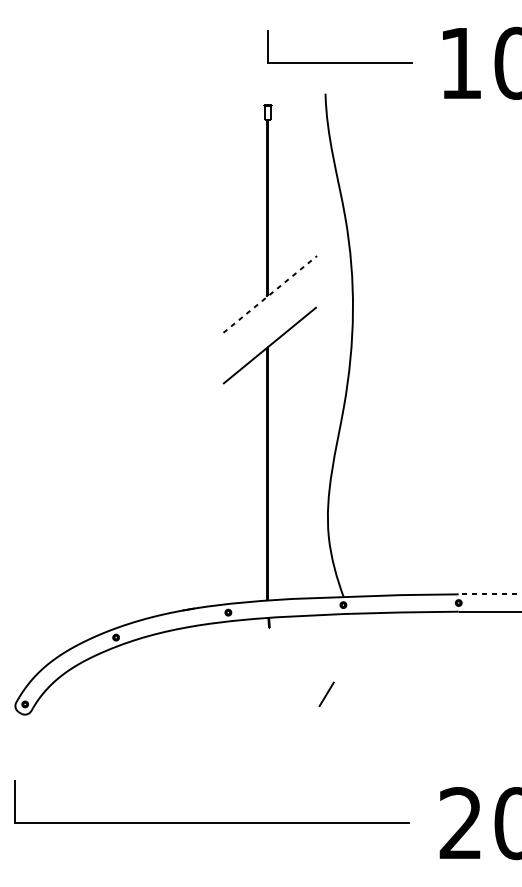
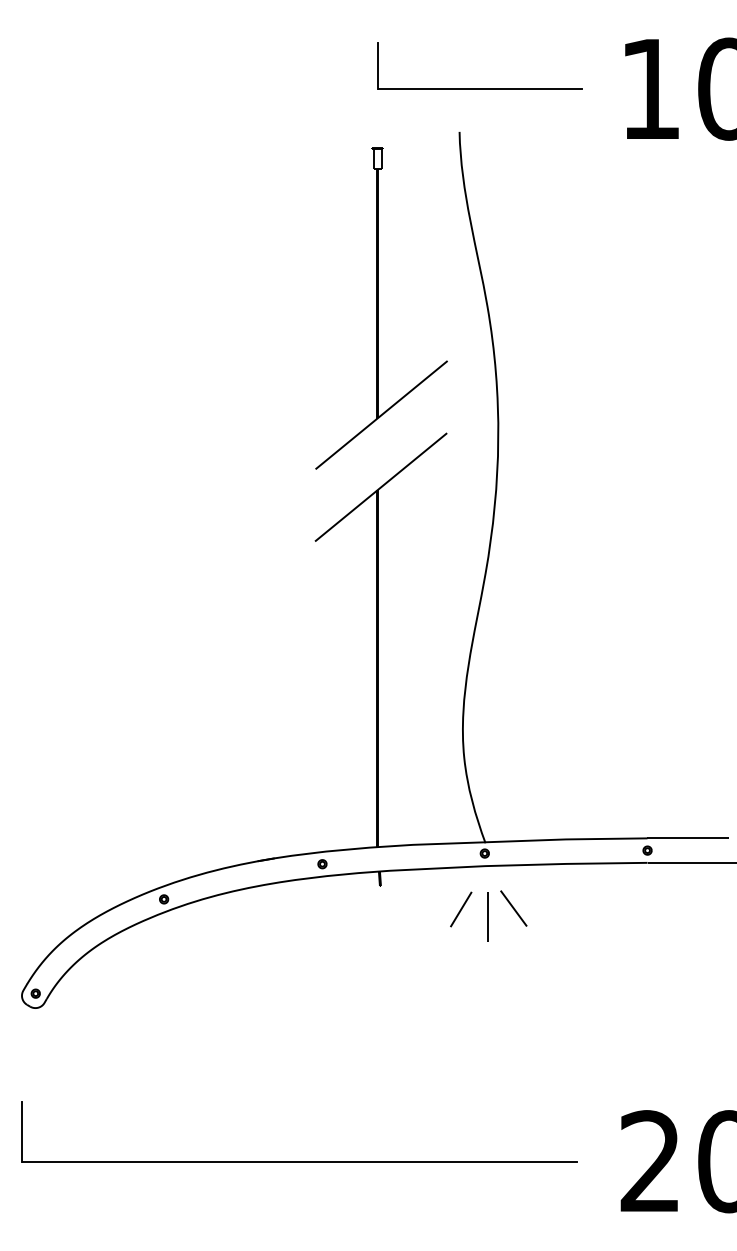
line: (270, 293) -> (381, 414), dashed -> solid
line: (487, 594) -> (688, 838), dashed -> solid
line: (363, 644) -> (513, 908), added
line: (345, 649) -> (487, 916), added
line: (326, 694) -> (461, 909), moved

